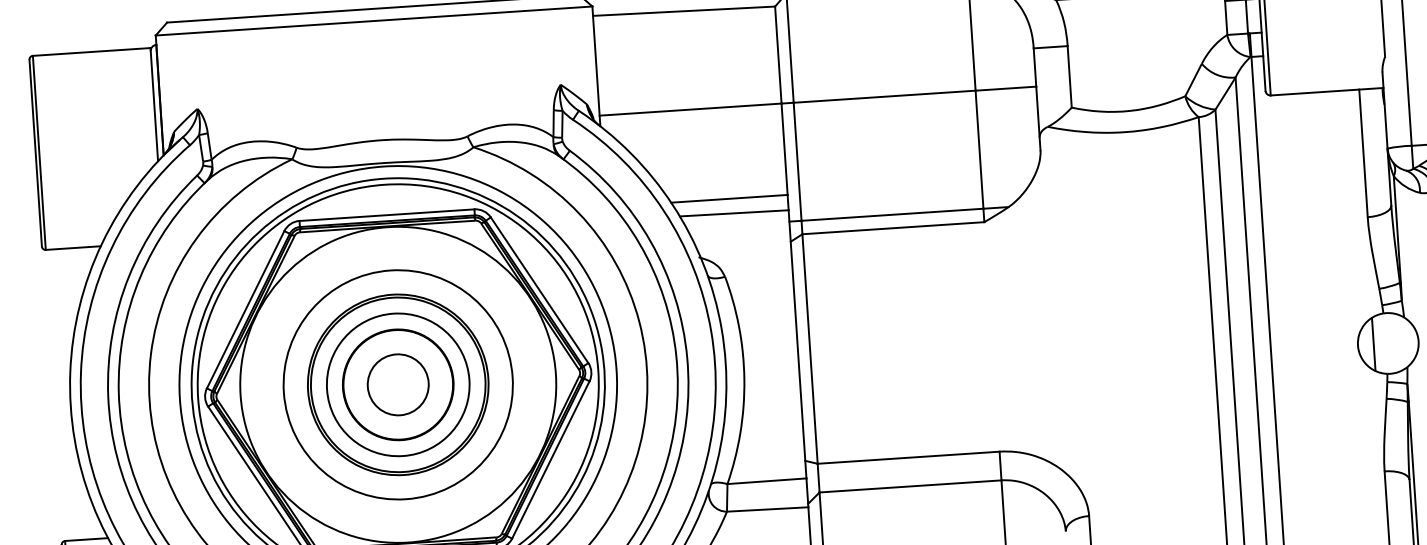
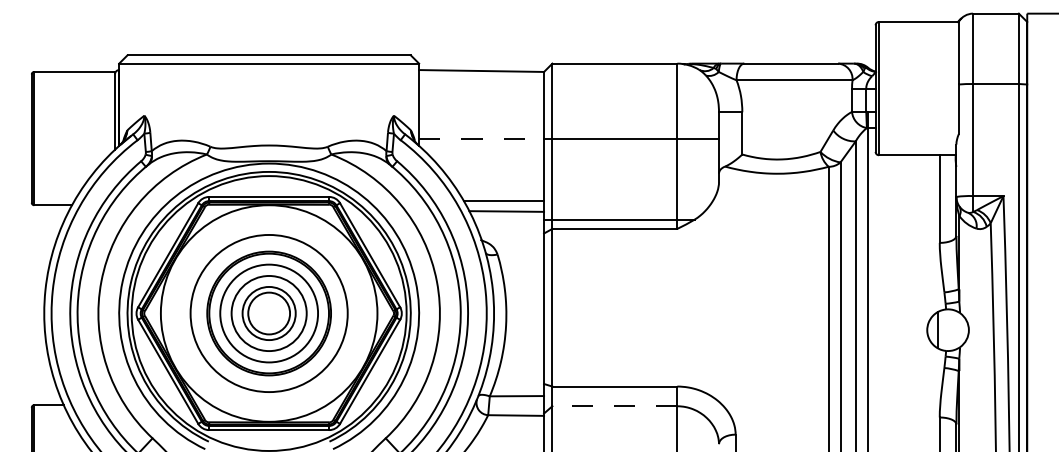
line: (691, 109) -> (482, 138), solid -> dashed
circle: (398, 384) -> (269, 313), size x0.7
line: (910, 486) -> (614, 406), solid -> dashed

